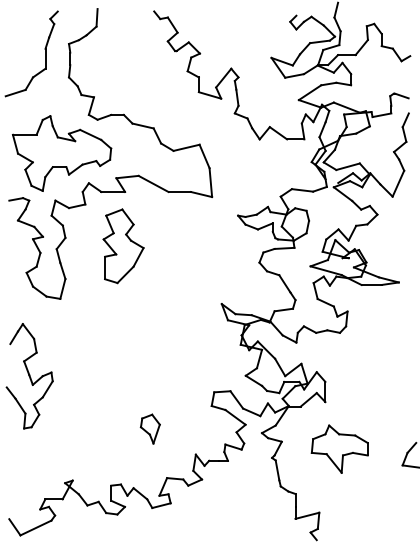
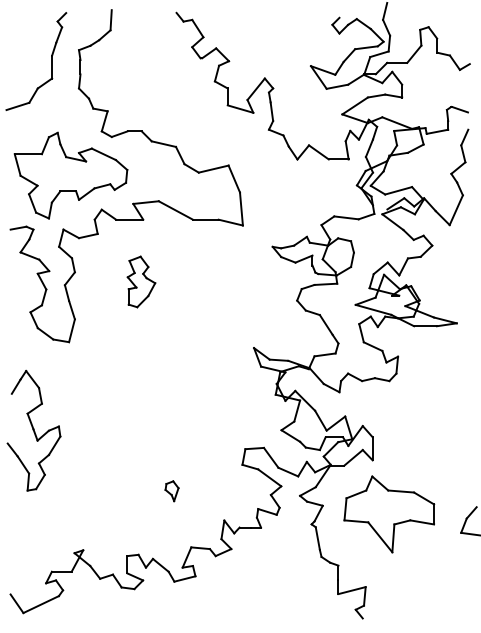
part: (123, 246) -> (141, 282), size x0.6
part: (149, 428) -> (171, 490), size x0.6
part: (339, 448) -> (388, 513), size x1.4

